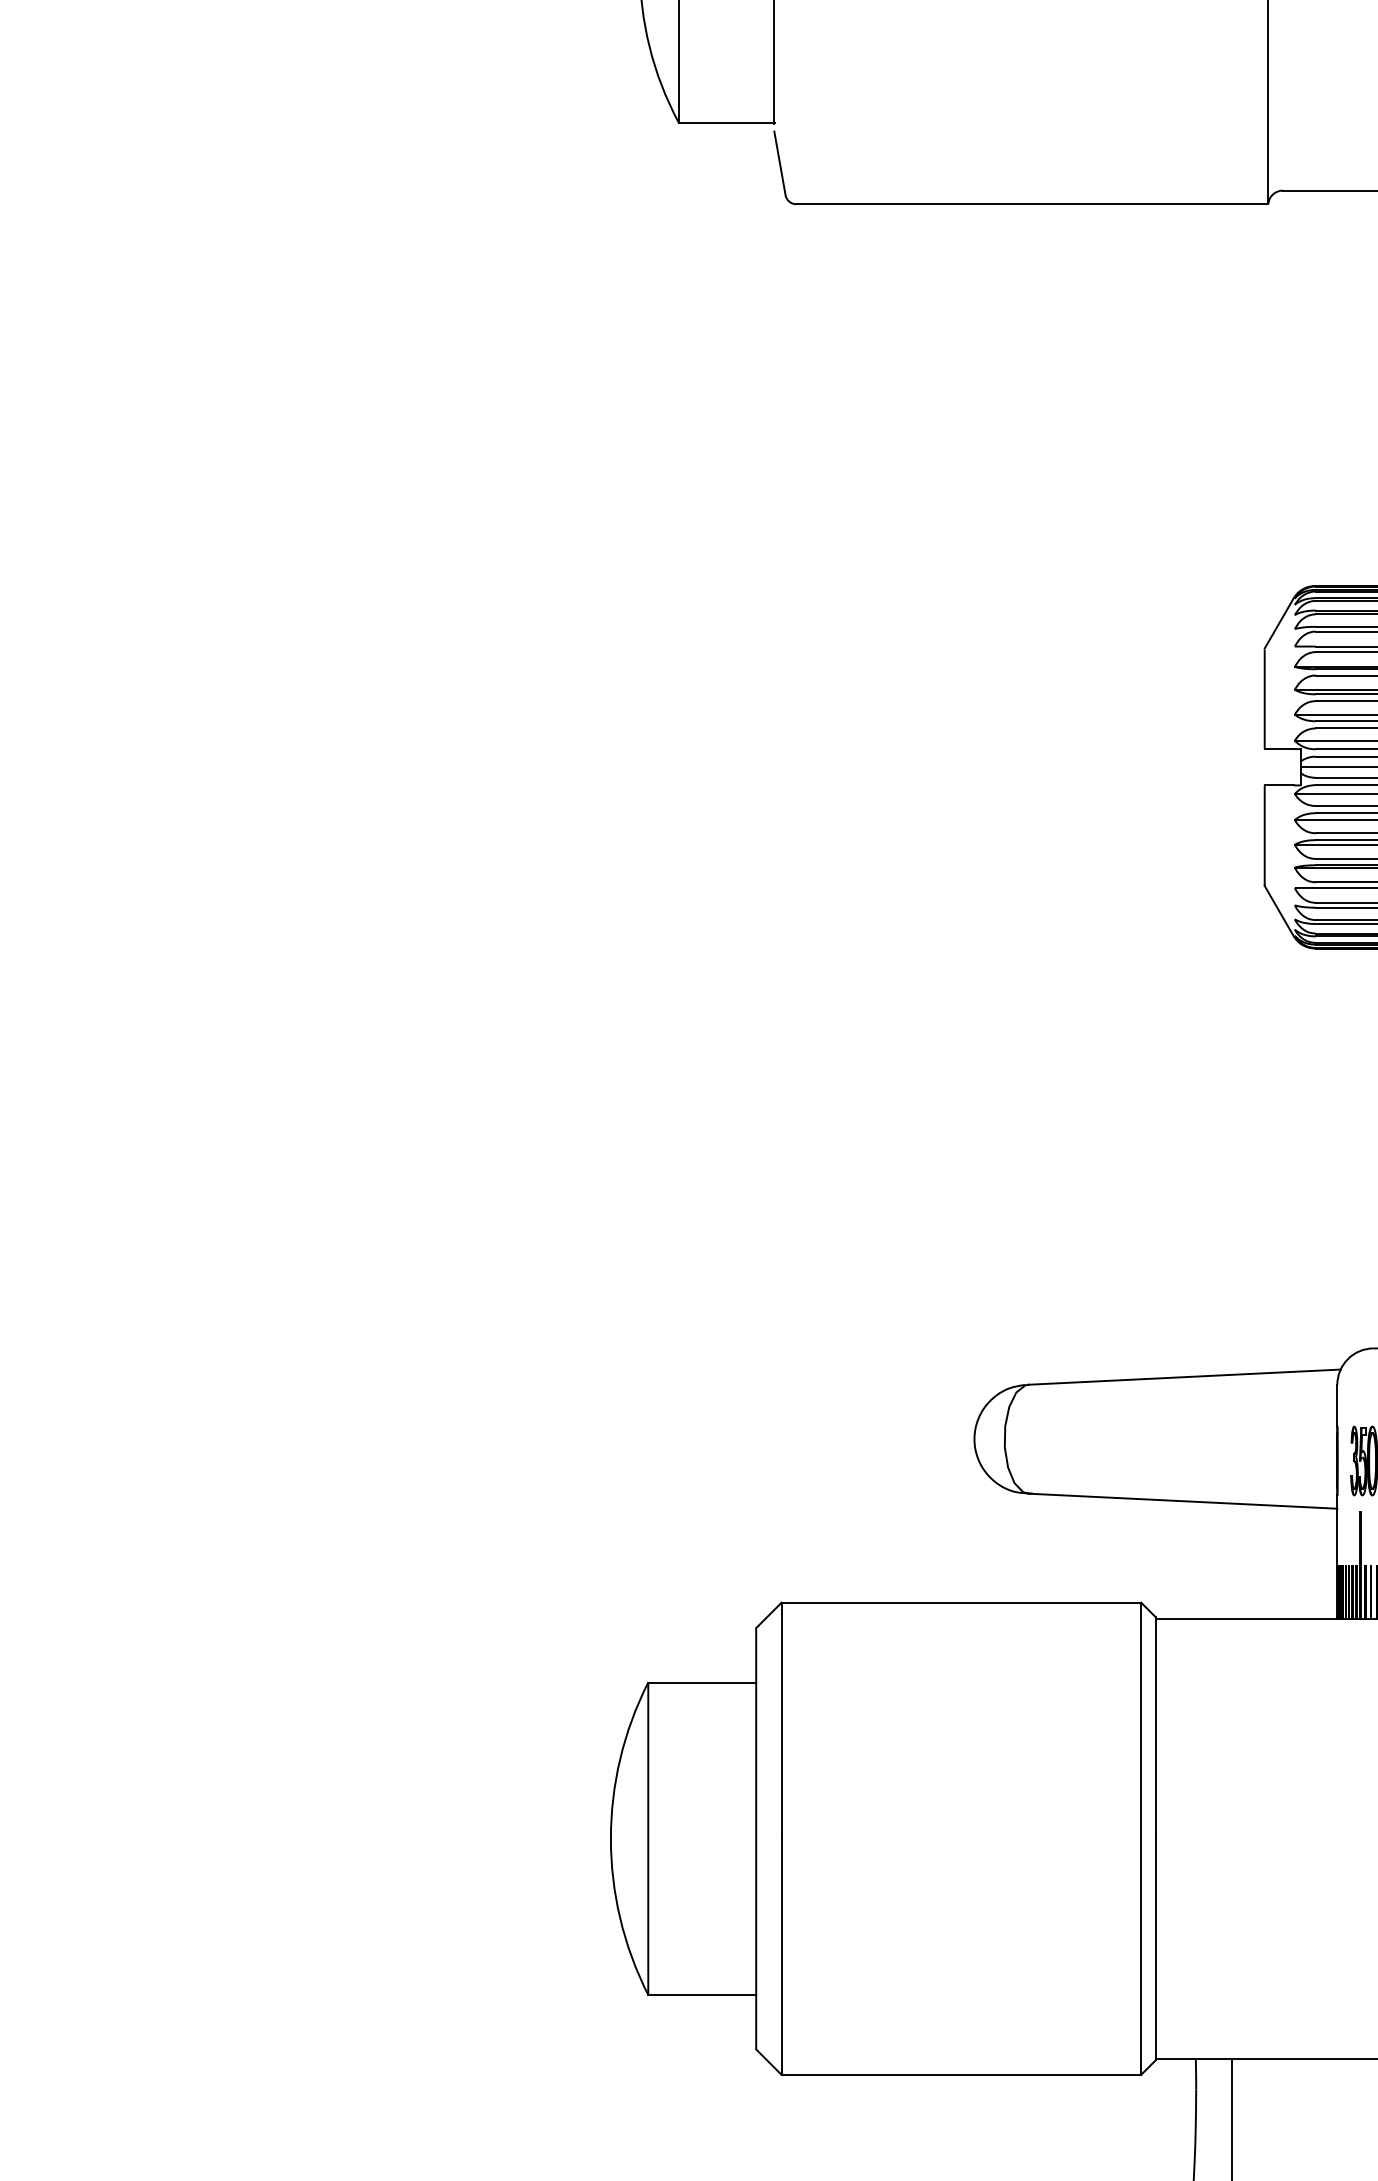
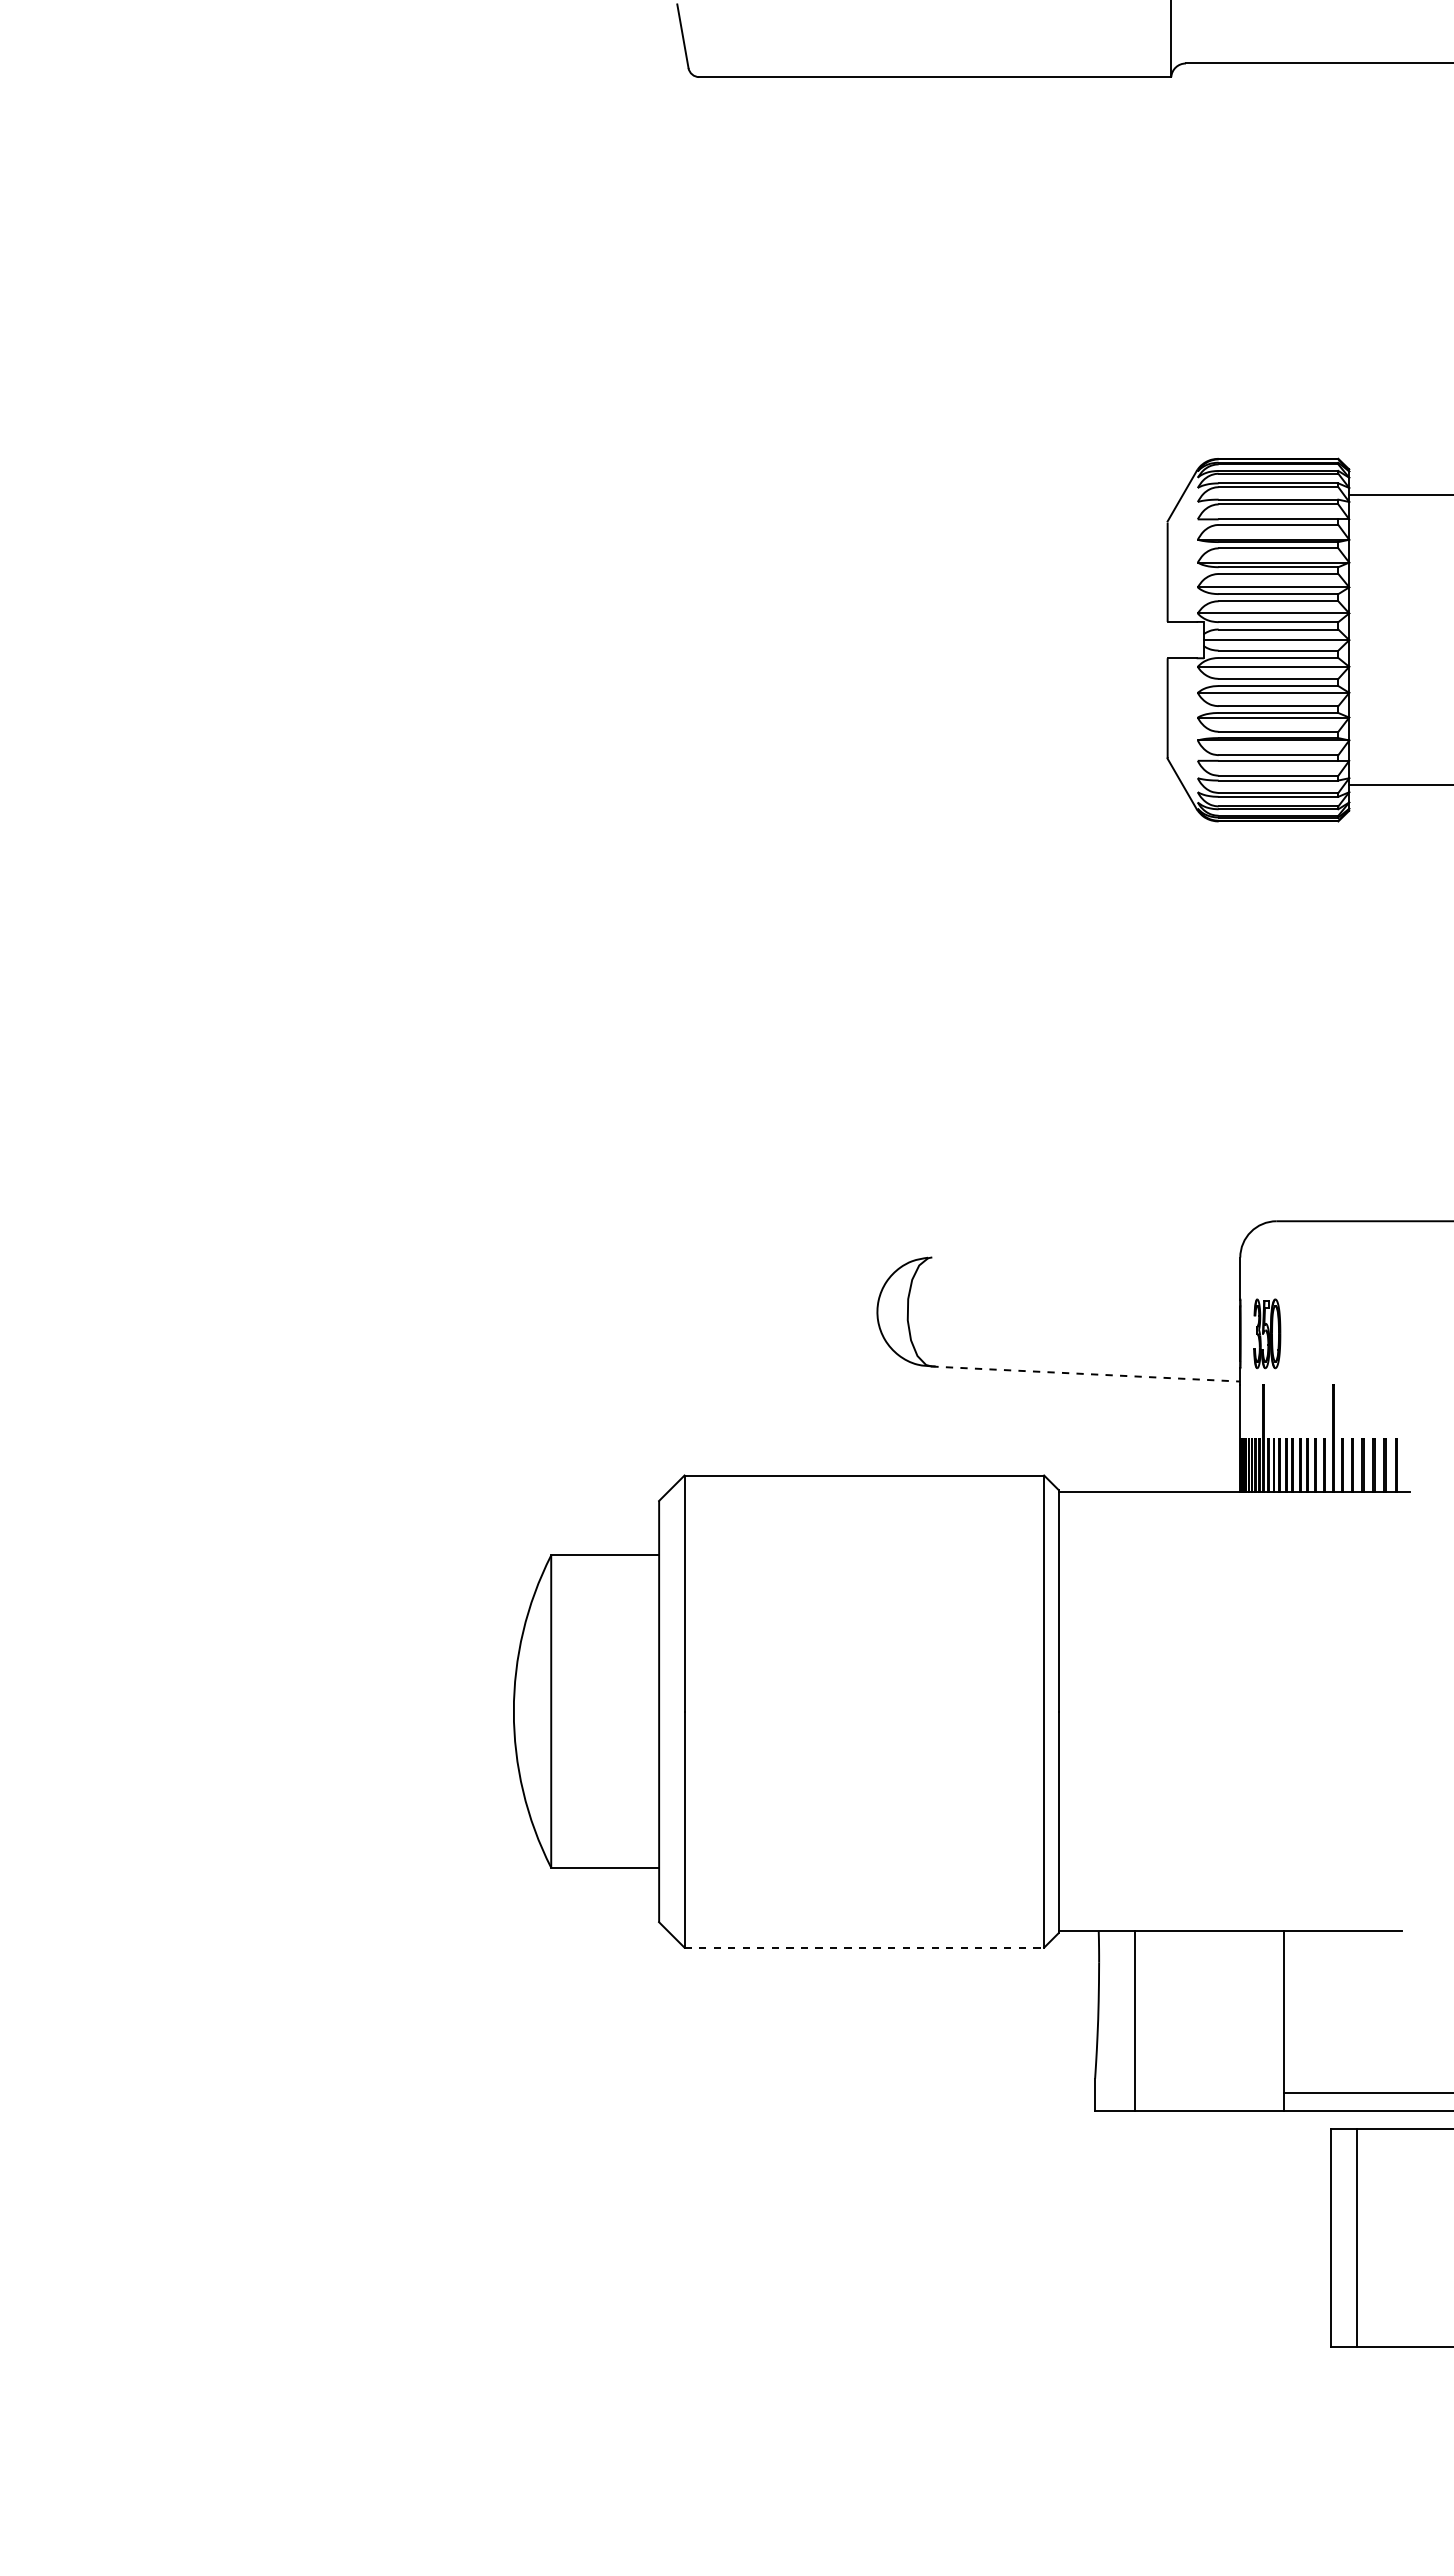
line: (1184, 1376) -> (1087, 1249), removed
line: (1182, 1501) -> (1085, 1374), solid -> dashed
line: (961, 2074) -> (864, 1947), solid -> dashed

